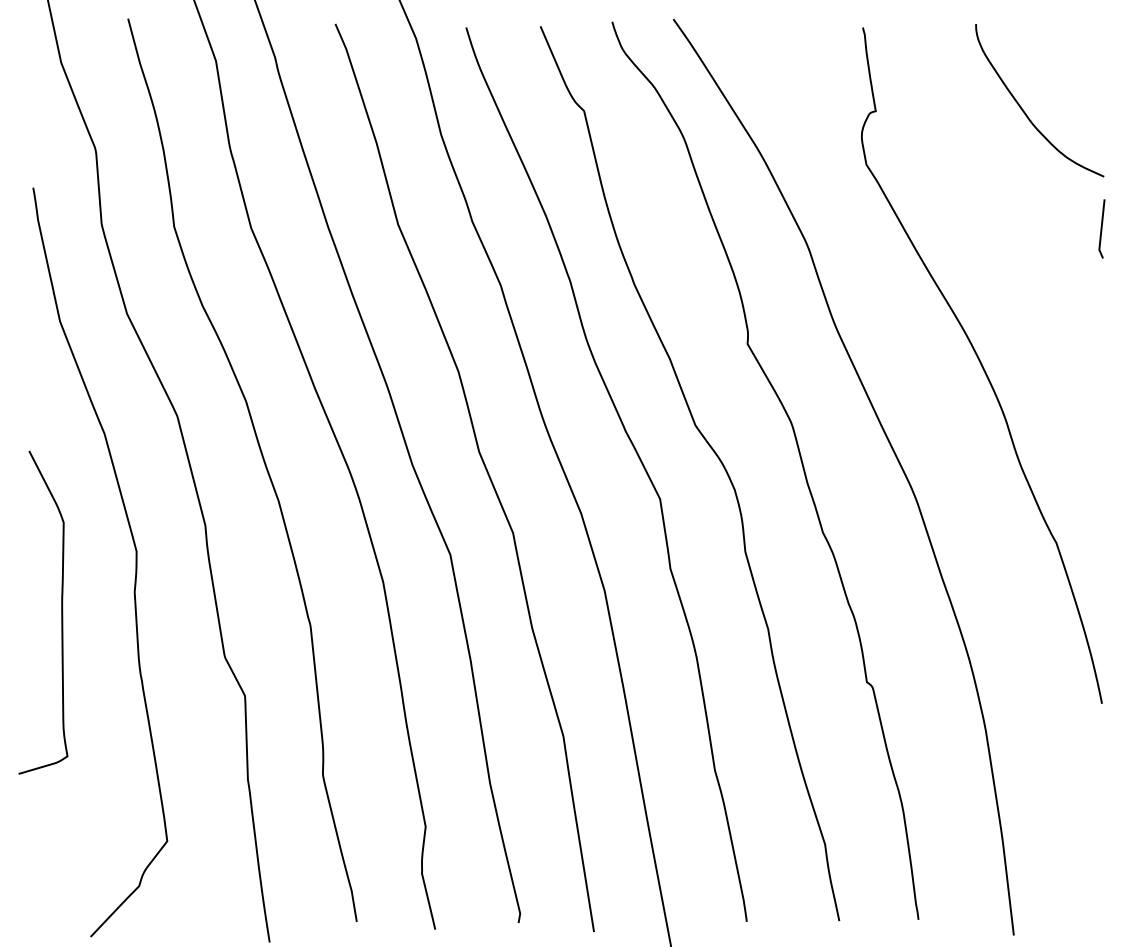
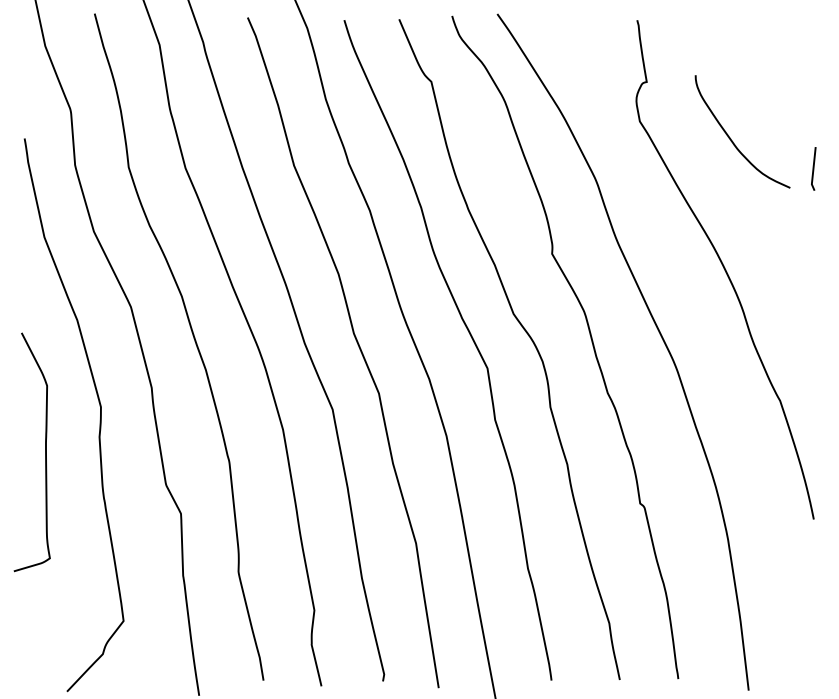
curve: (1024, 110) -> (731, 139), moved

